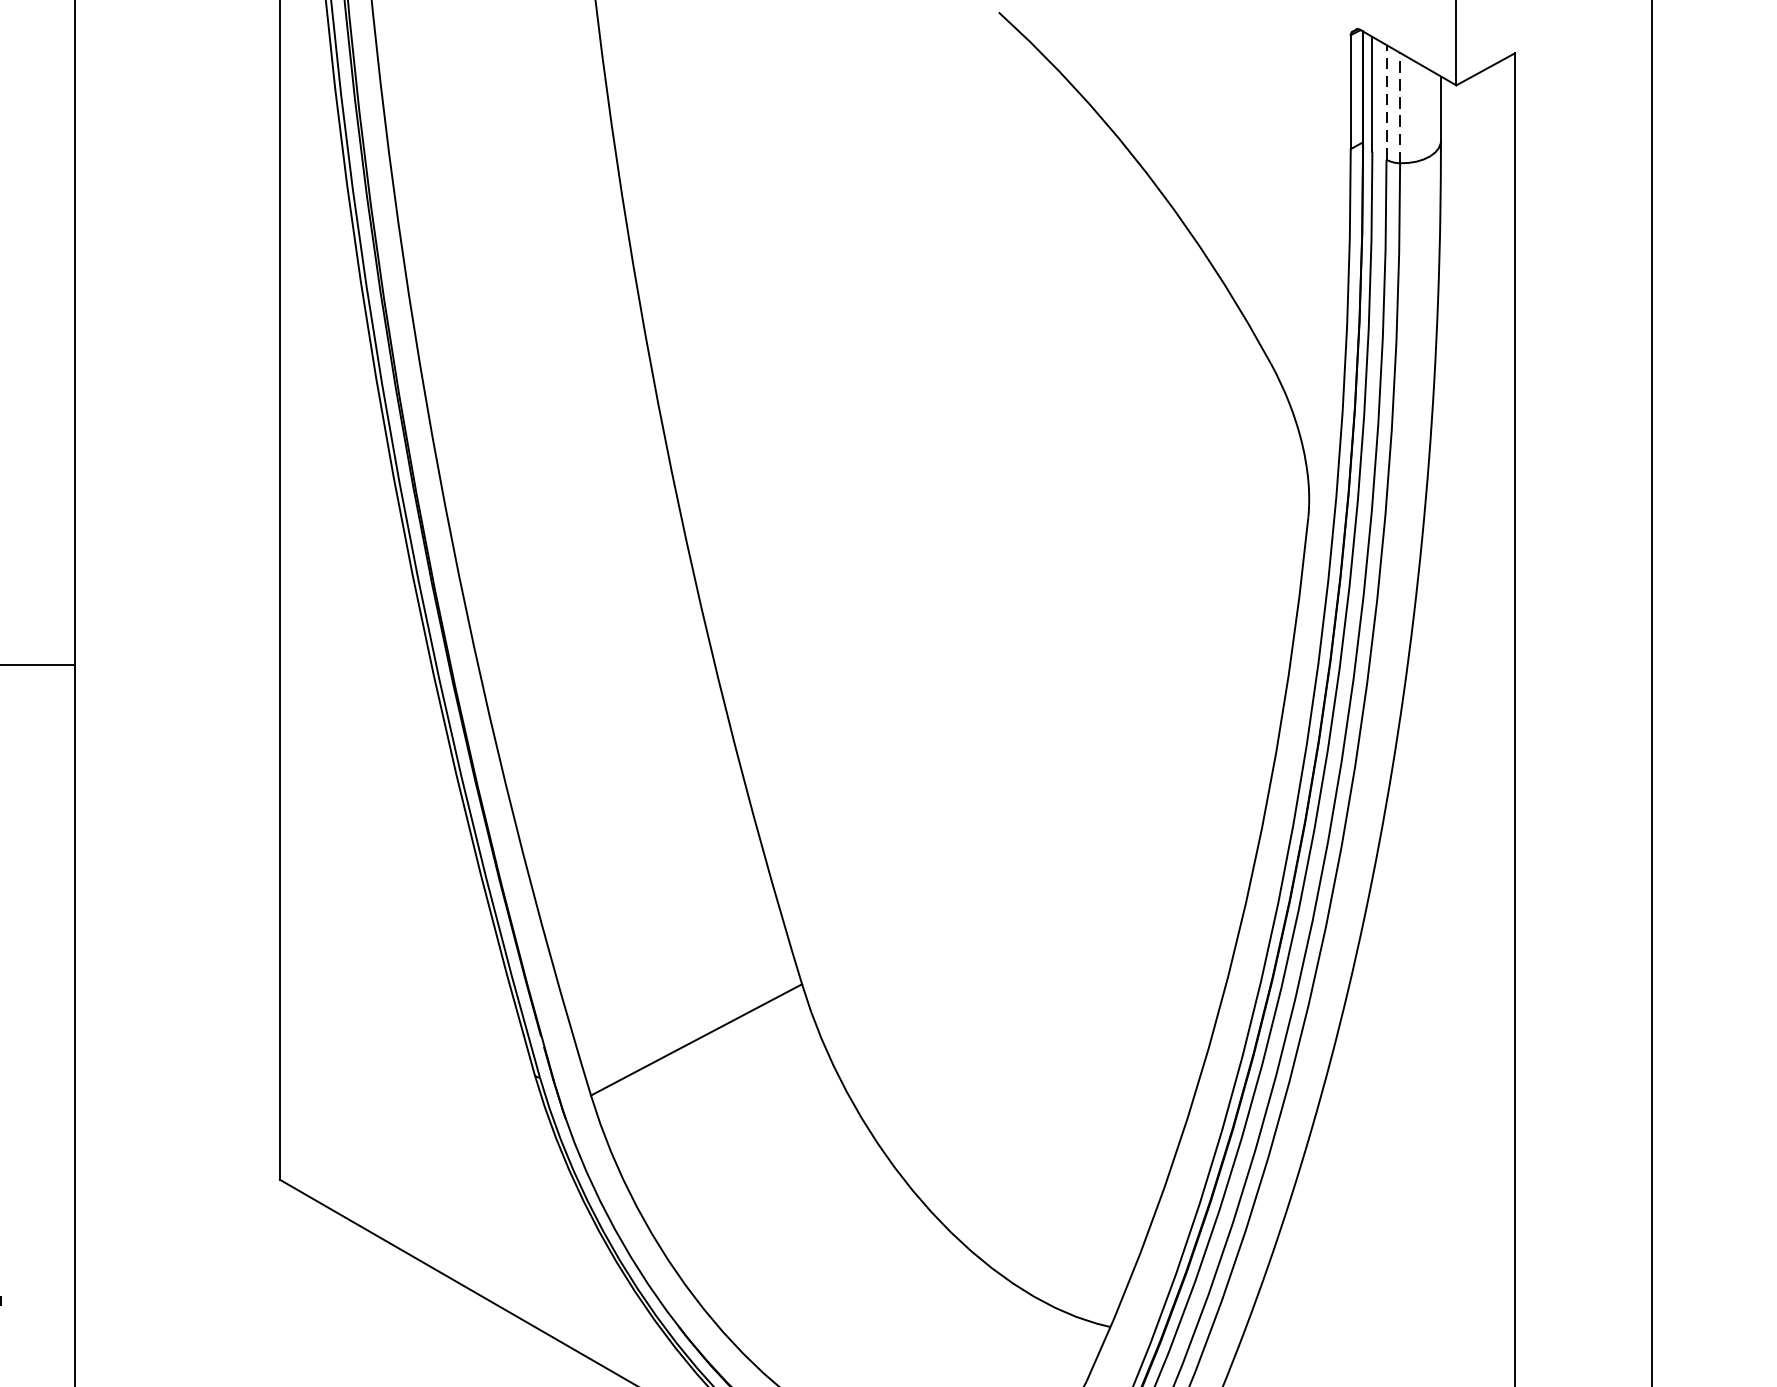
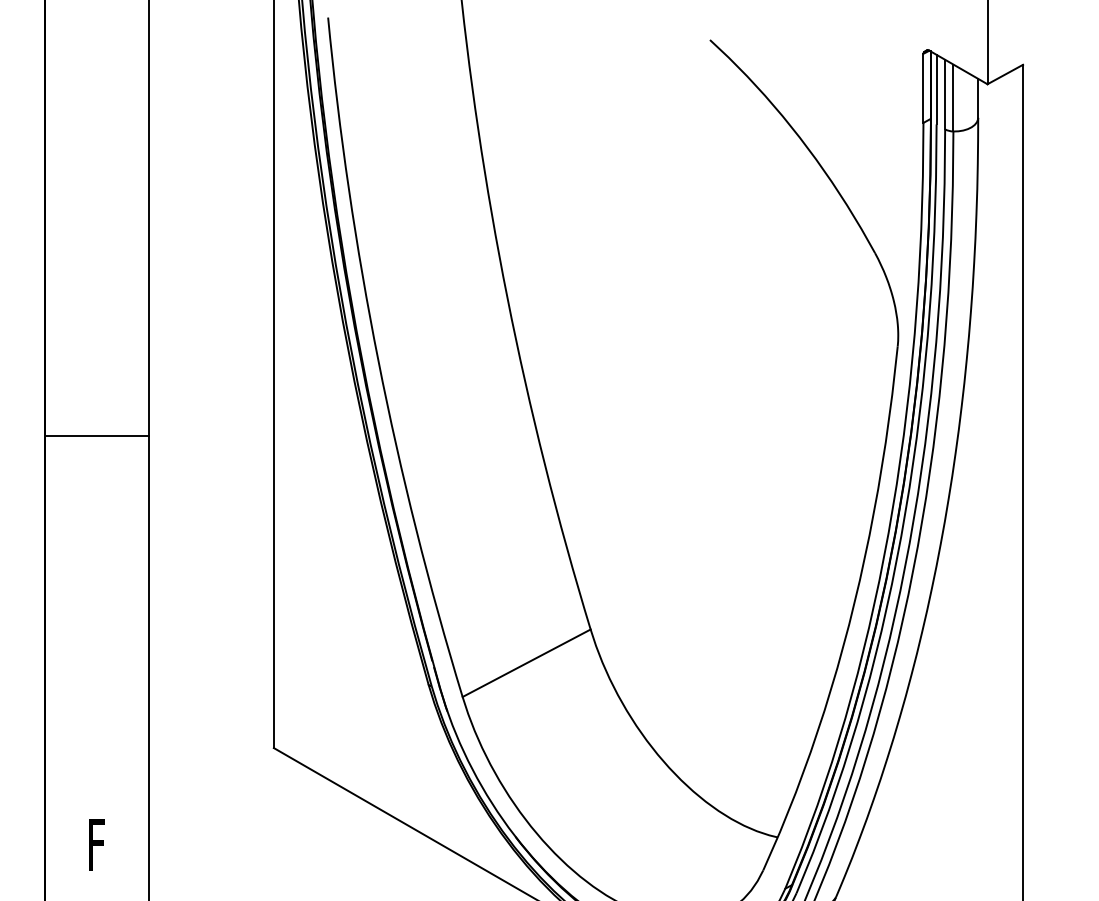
line: (1387, 102) -> (945, 94), dashed -> solid
line: (1400, 107) -> (953, 97), dashed -> solid

